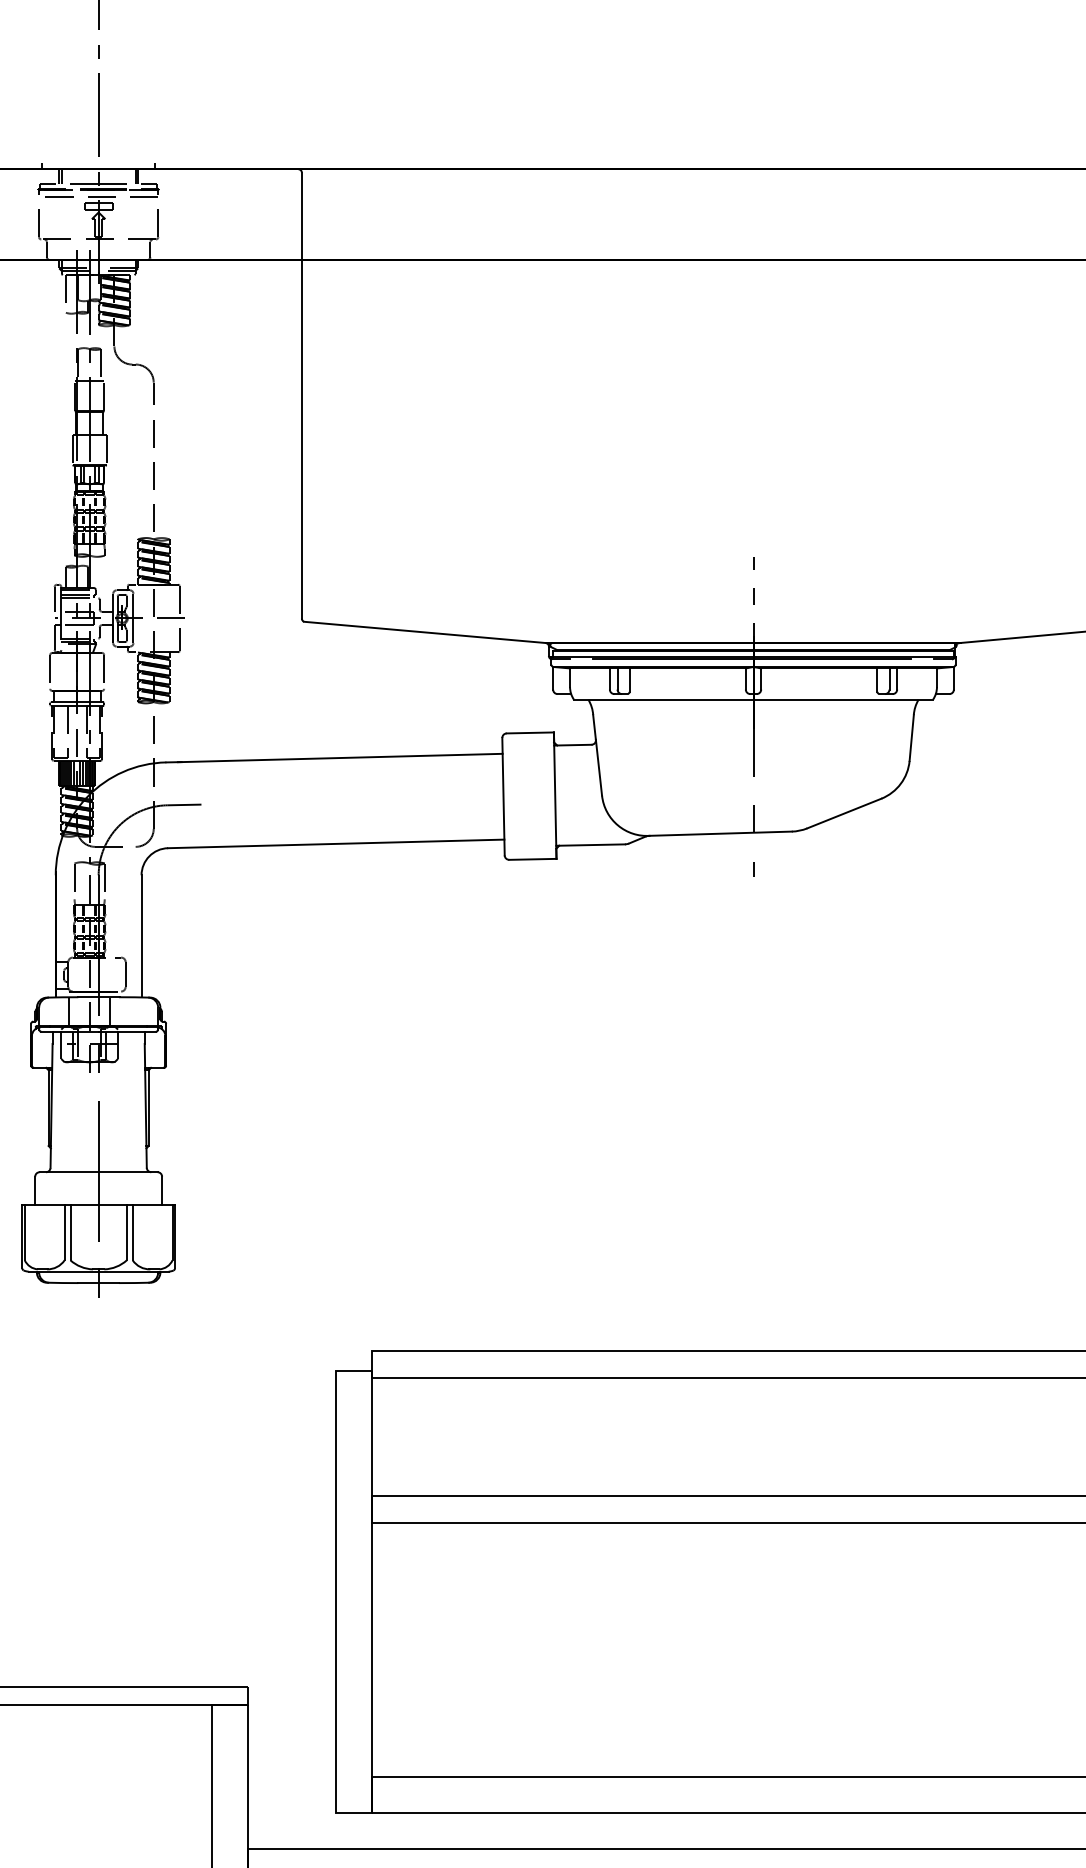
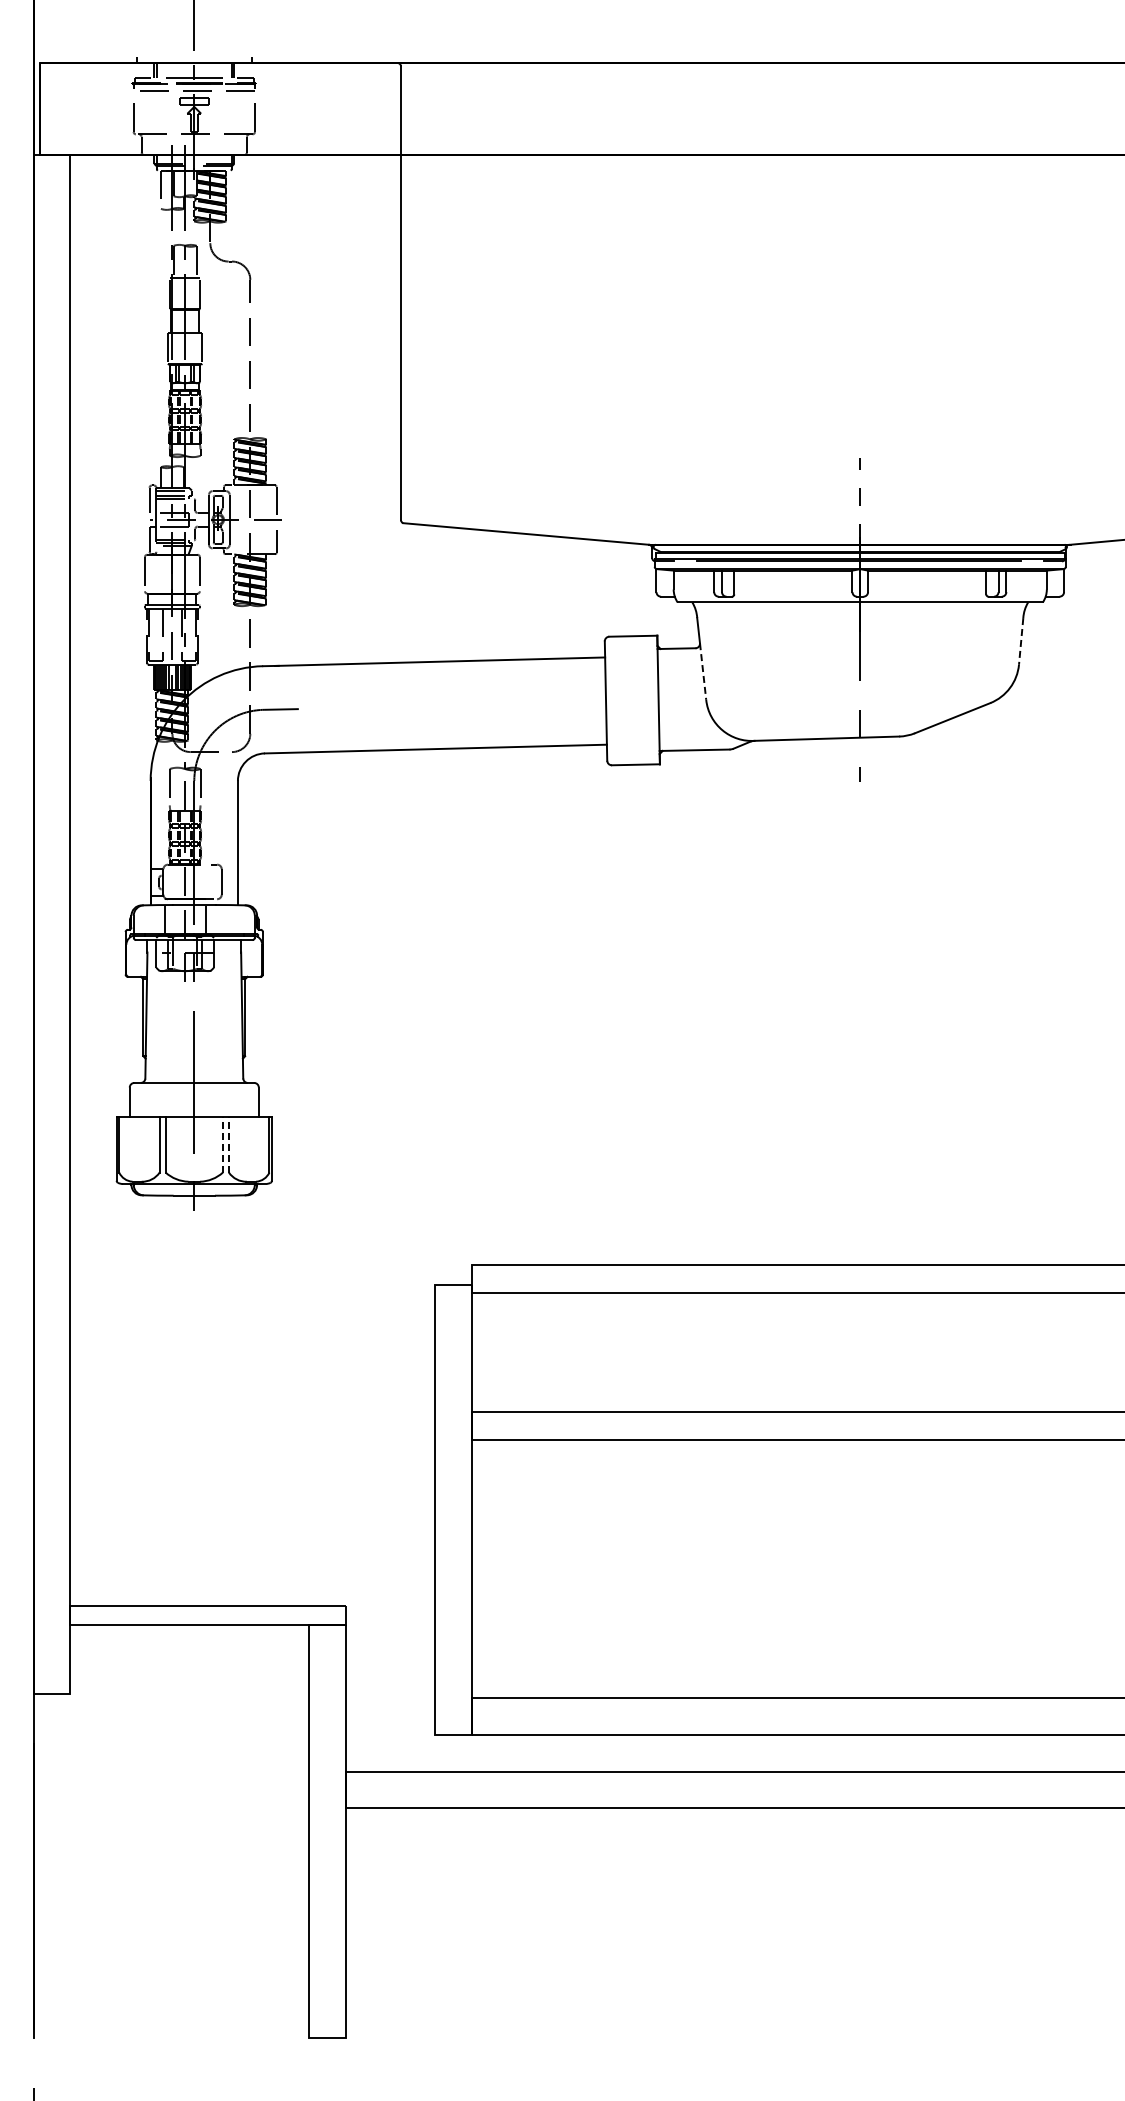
line: (912, 738) -> (1021, 641), solid -> dashed
line: (599, 767) -> (703, 671), solid -> dashed
line: (126, 1232) -> (222, 1144), solid -> dashed
line: (132, 1232) -> (228, 1144), solid -> dashed

